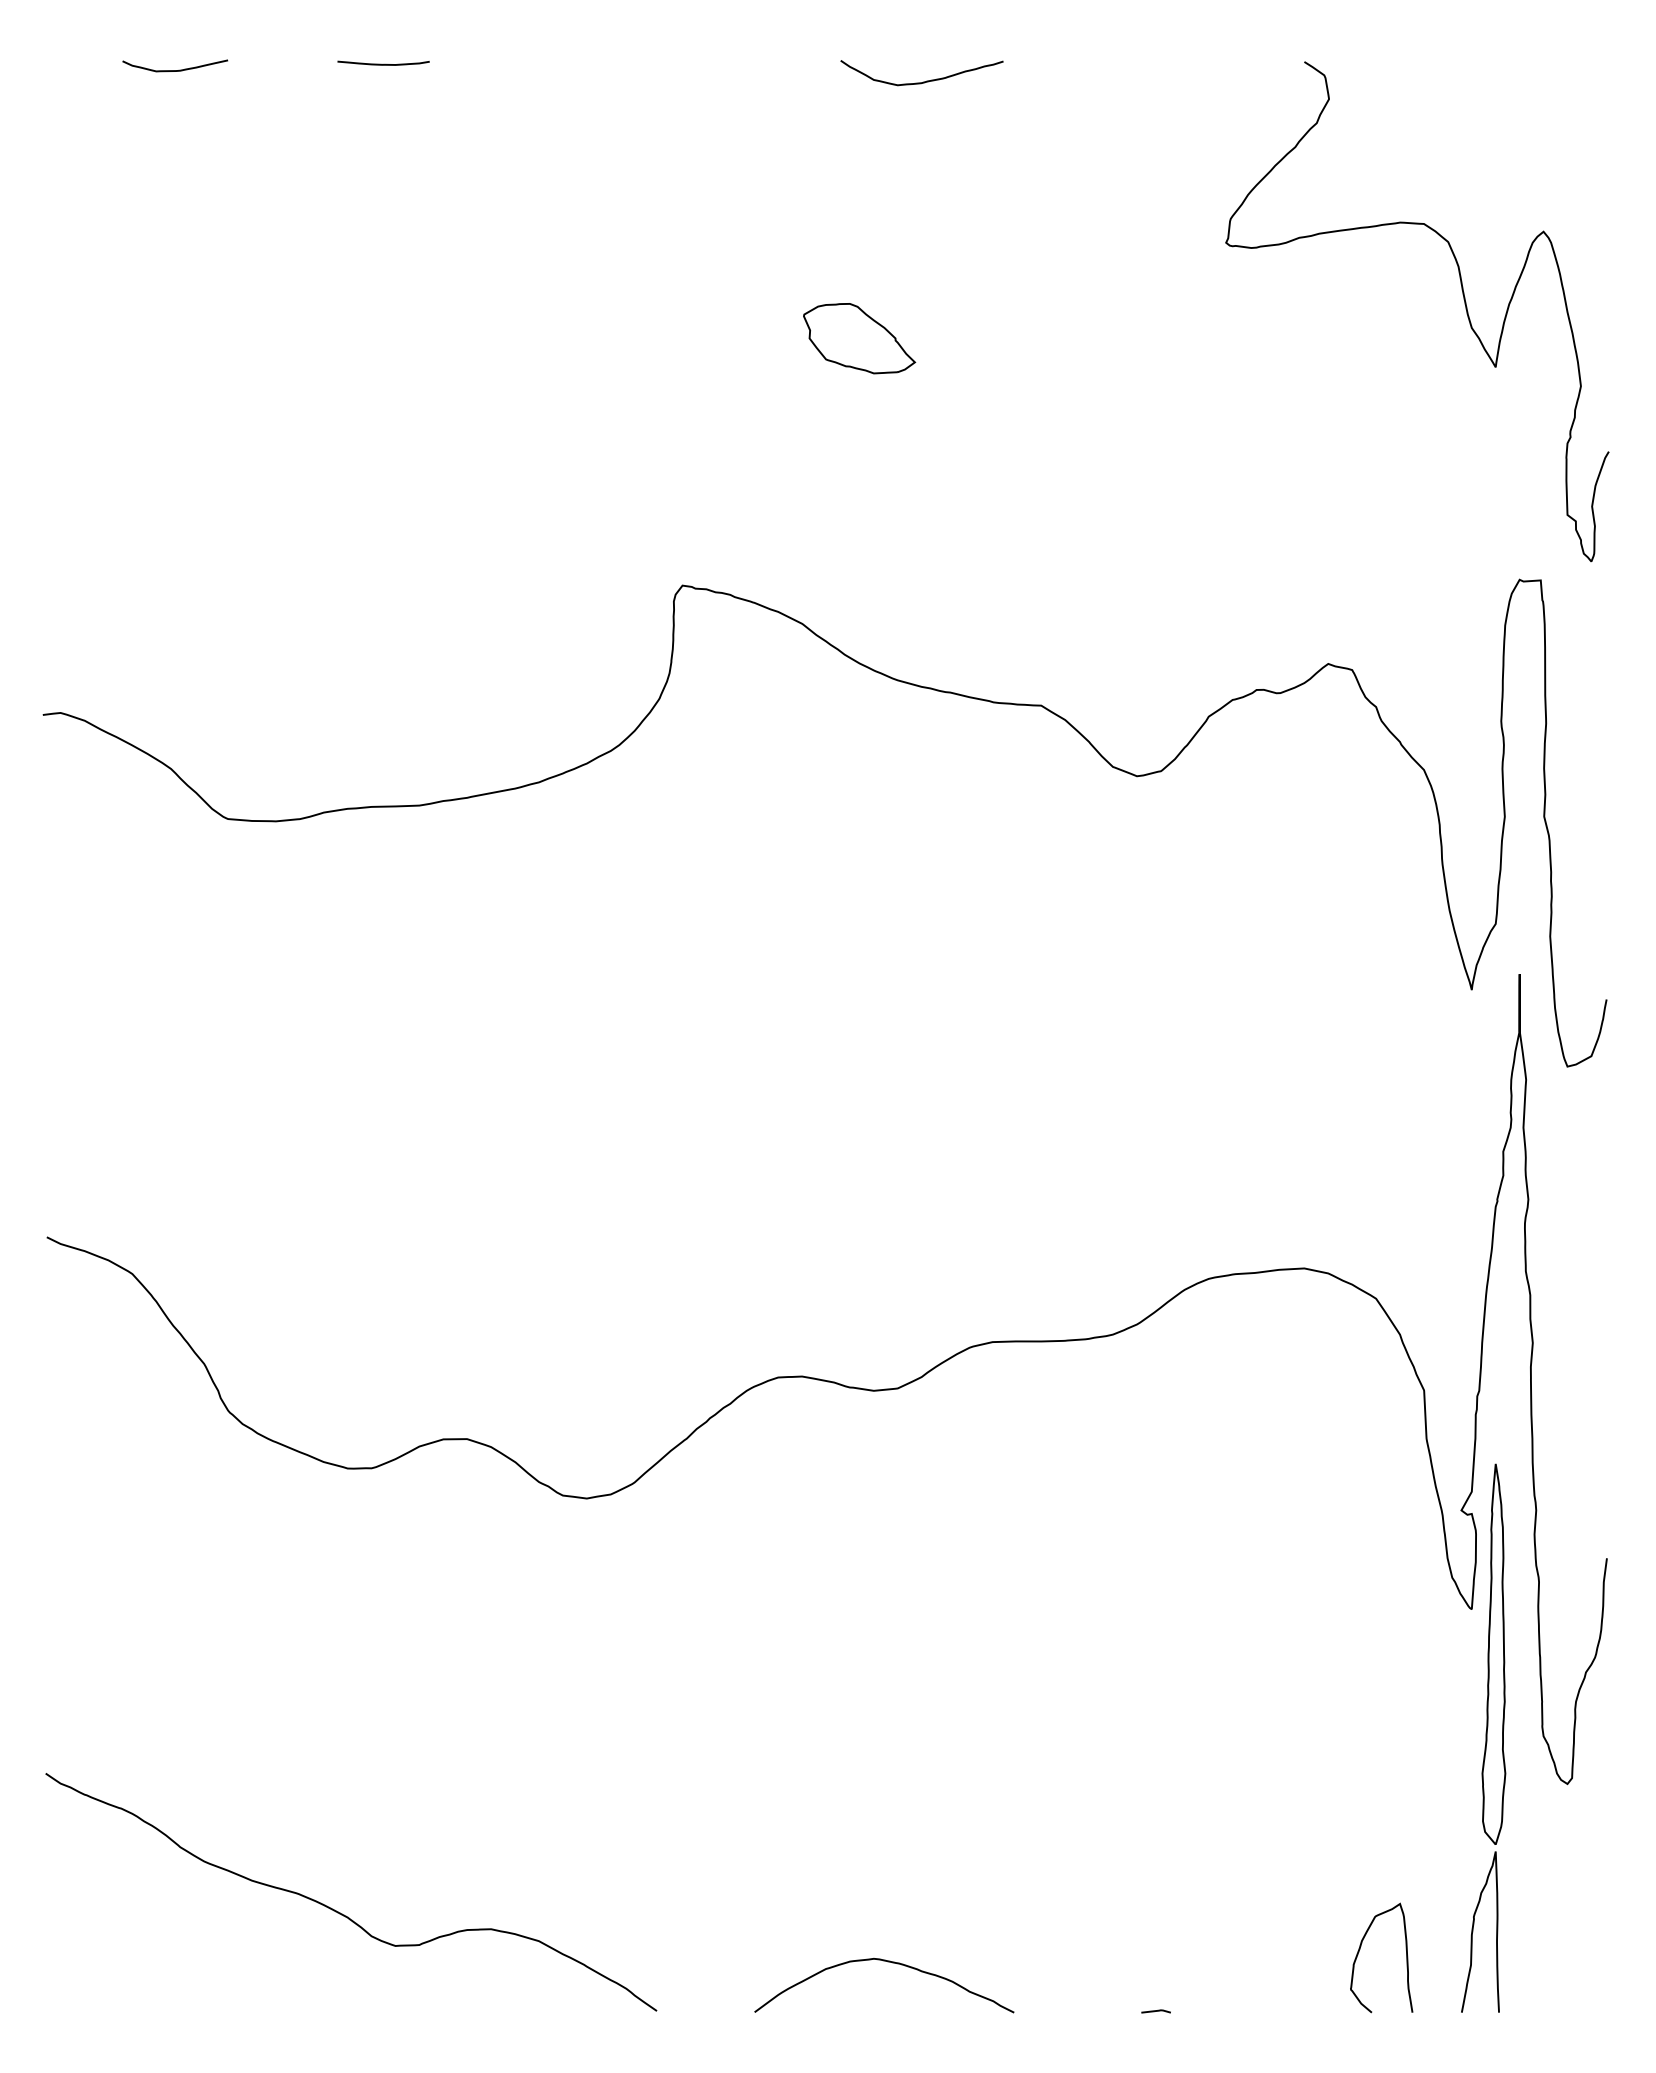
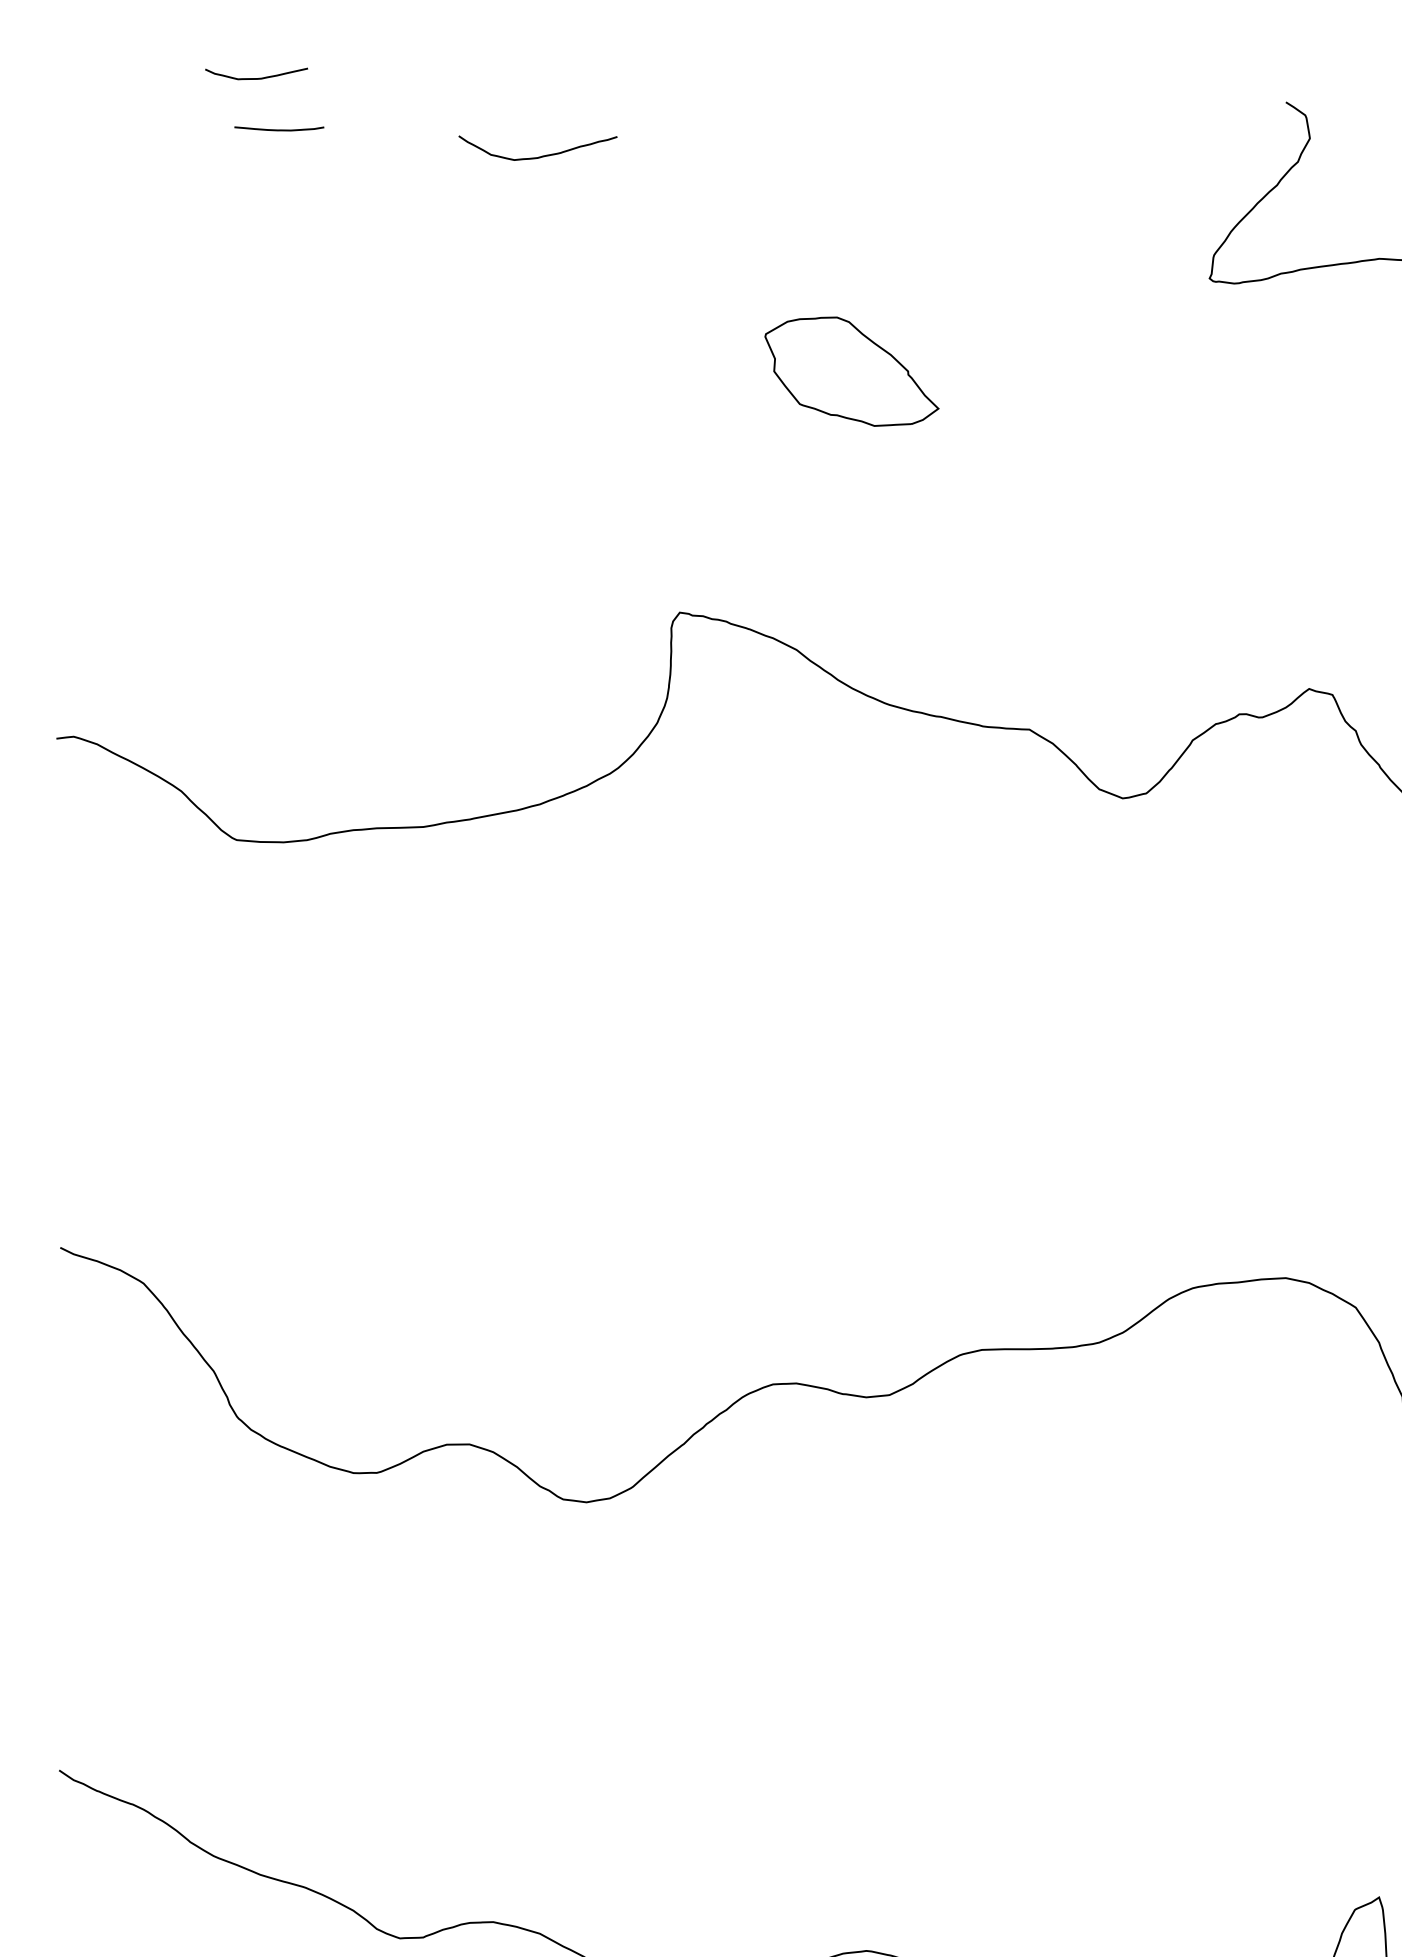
curve: (383, 63) -> (279, 129), moved
curve: (175, 70) -> (256, 78), moved
curve: (923, 81) -> (539, 156), moved
part: (859, 338) -> (852, 371), size x1.6

